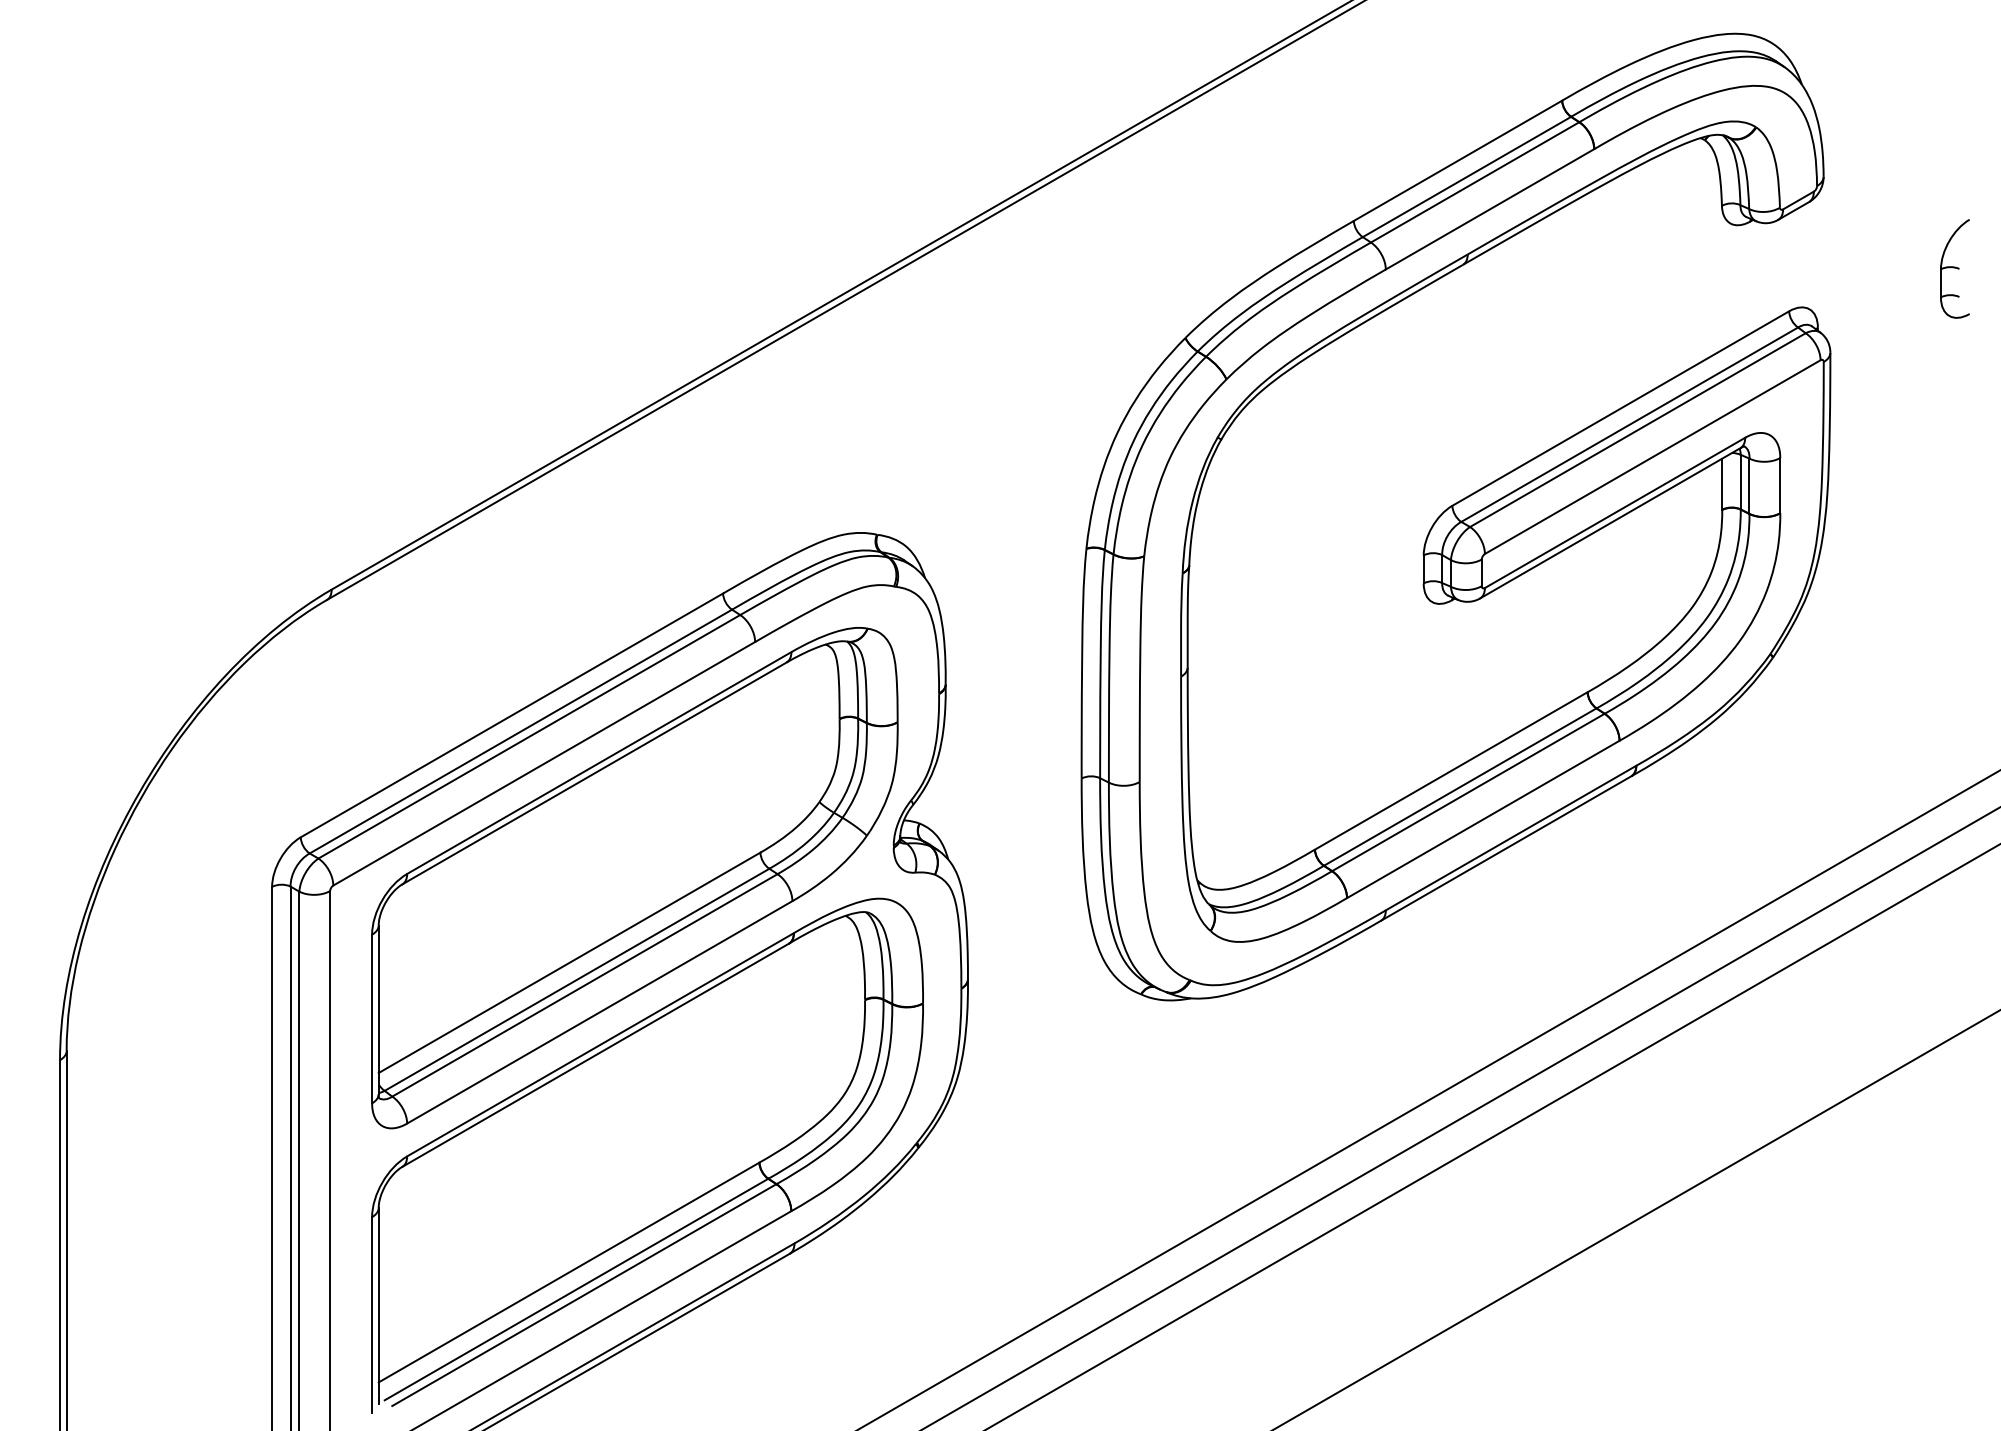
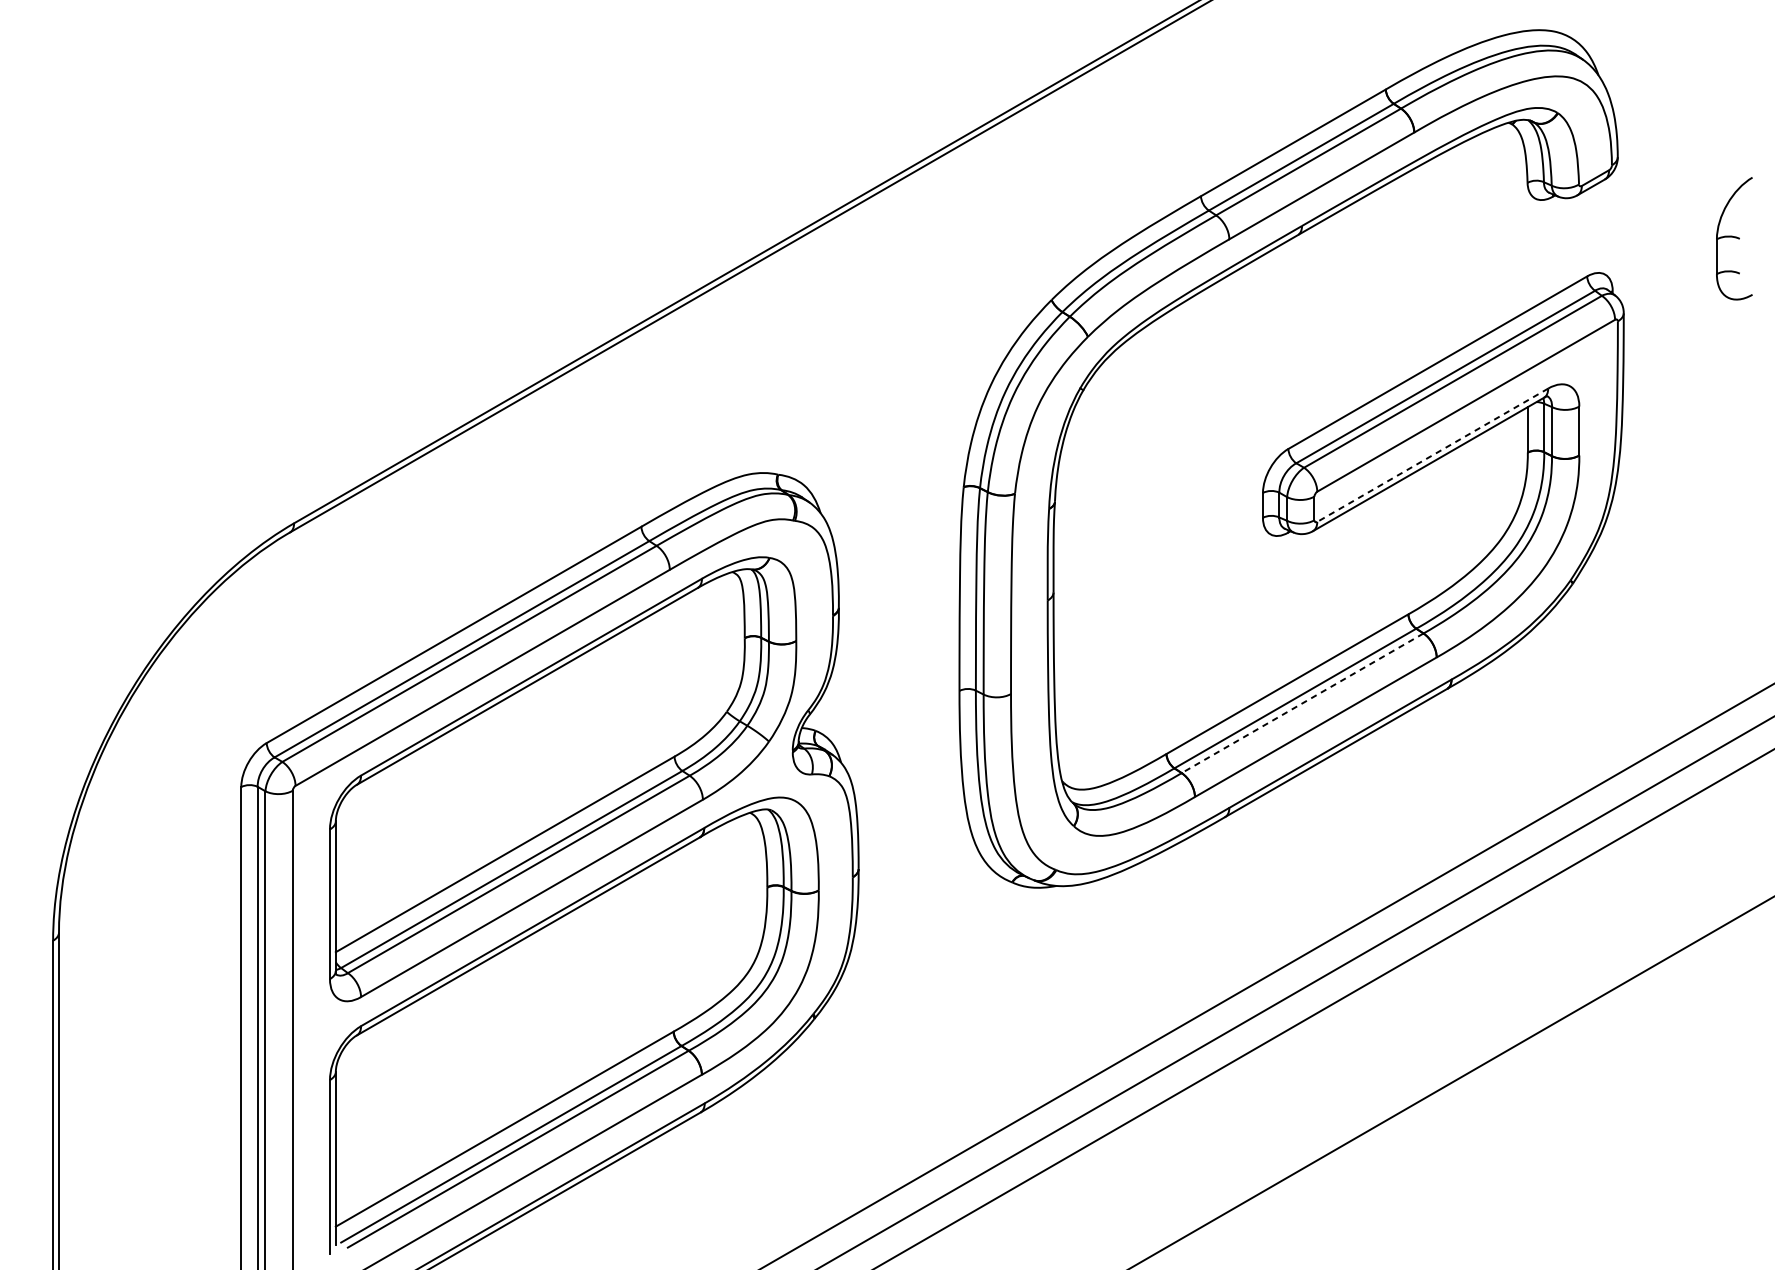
part: (1954, 268) -> (1733, 238), size x1.4
line: (1614, 513) -> (1432, 455), solid -> dashed
line: (1468, 792) -> (1302, 703), solid -> dashed

